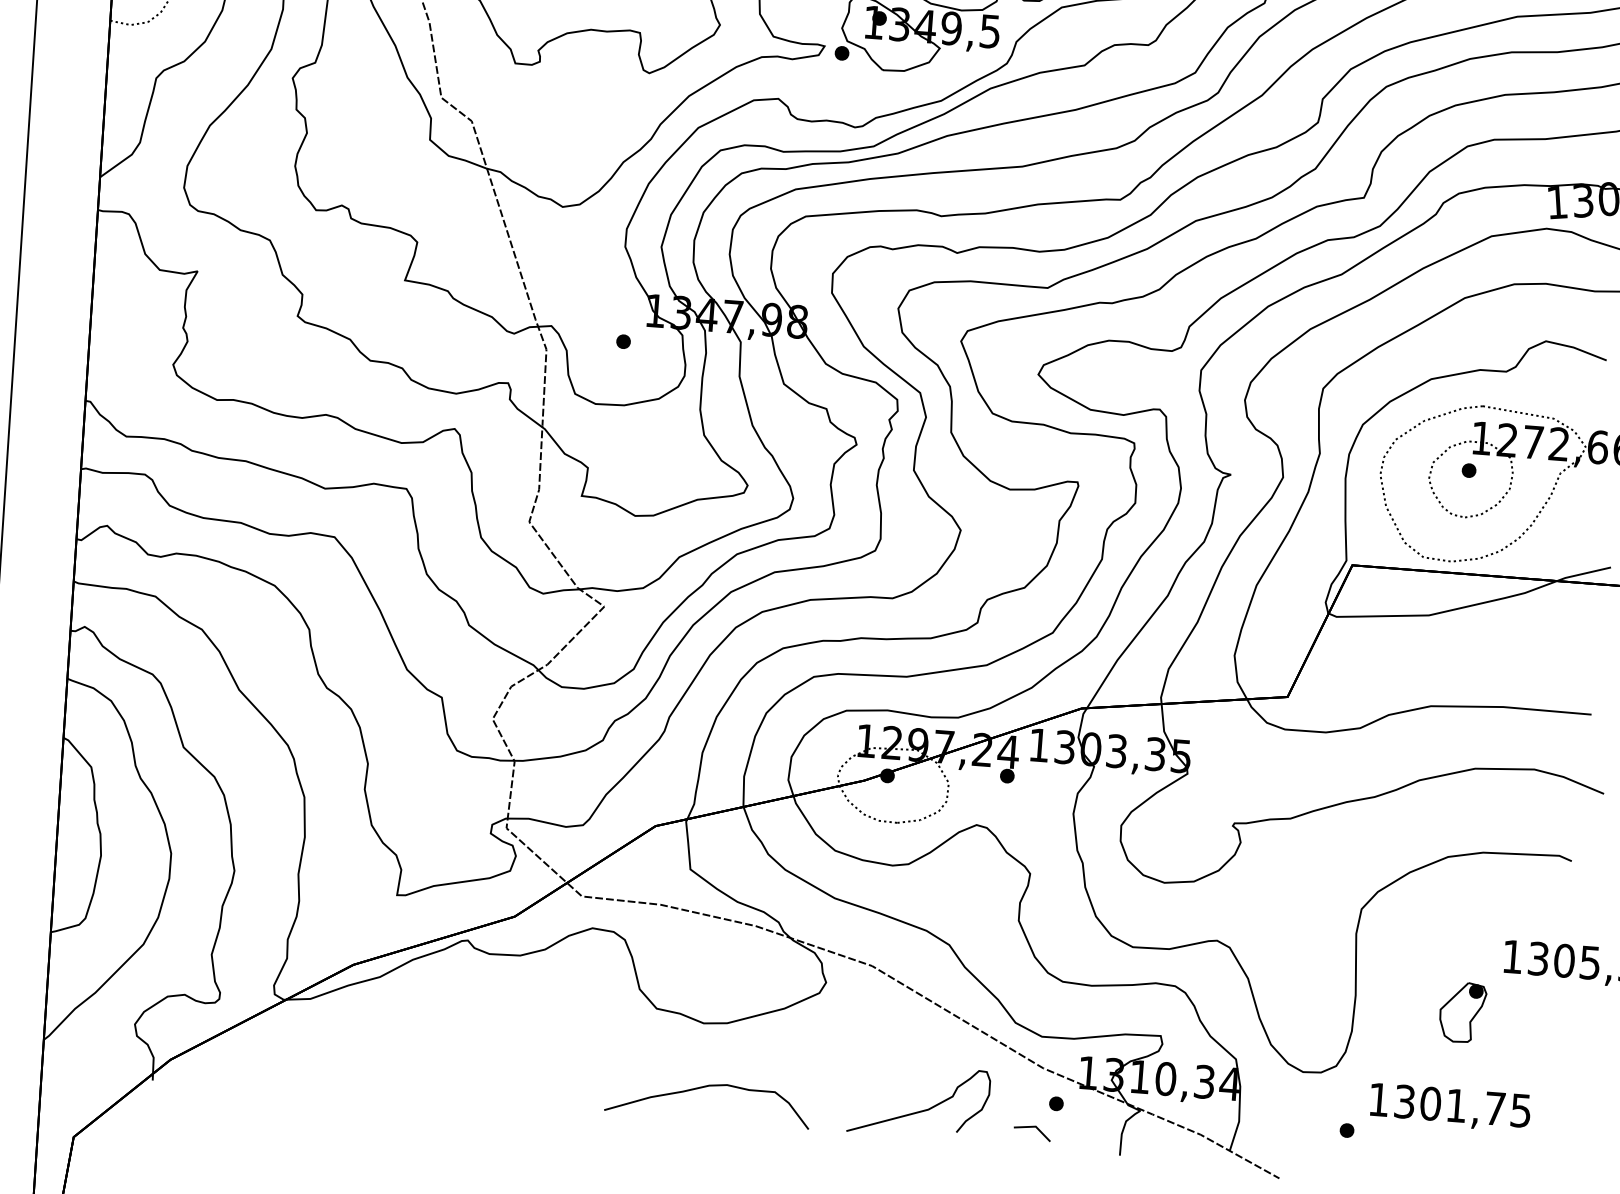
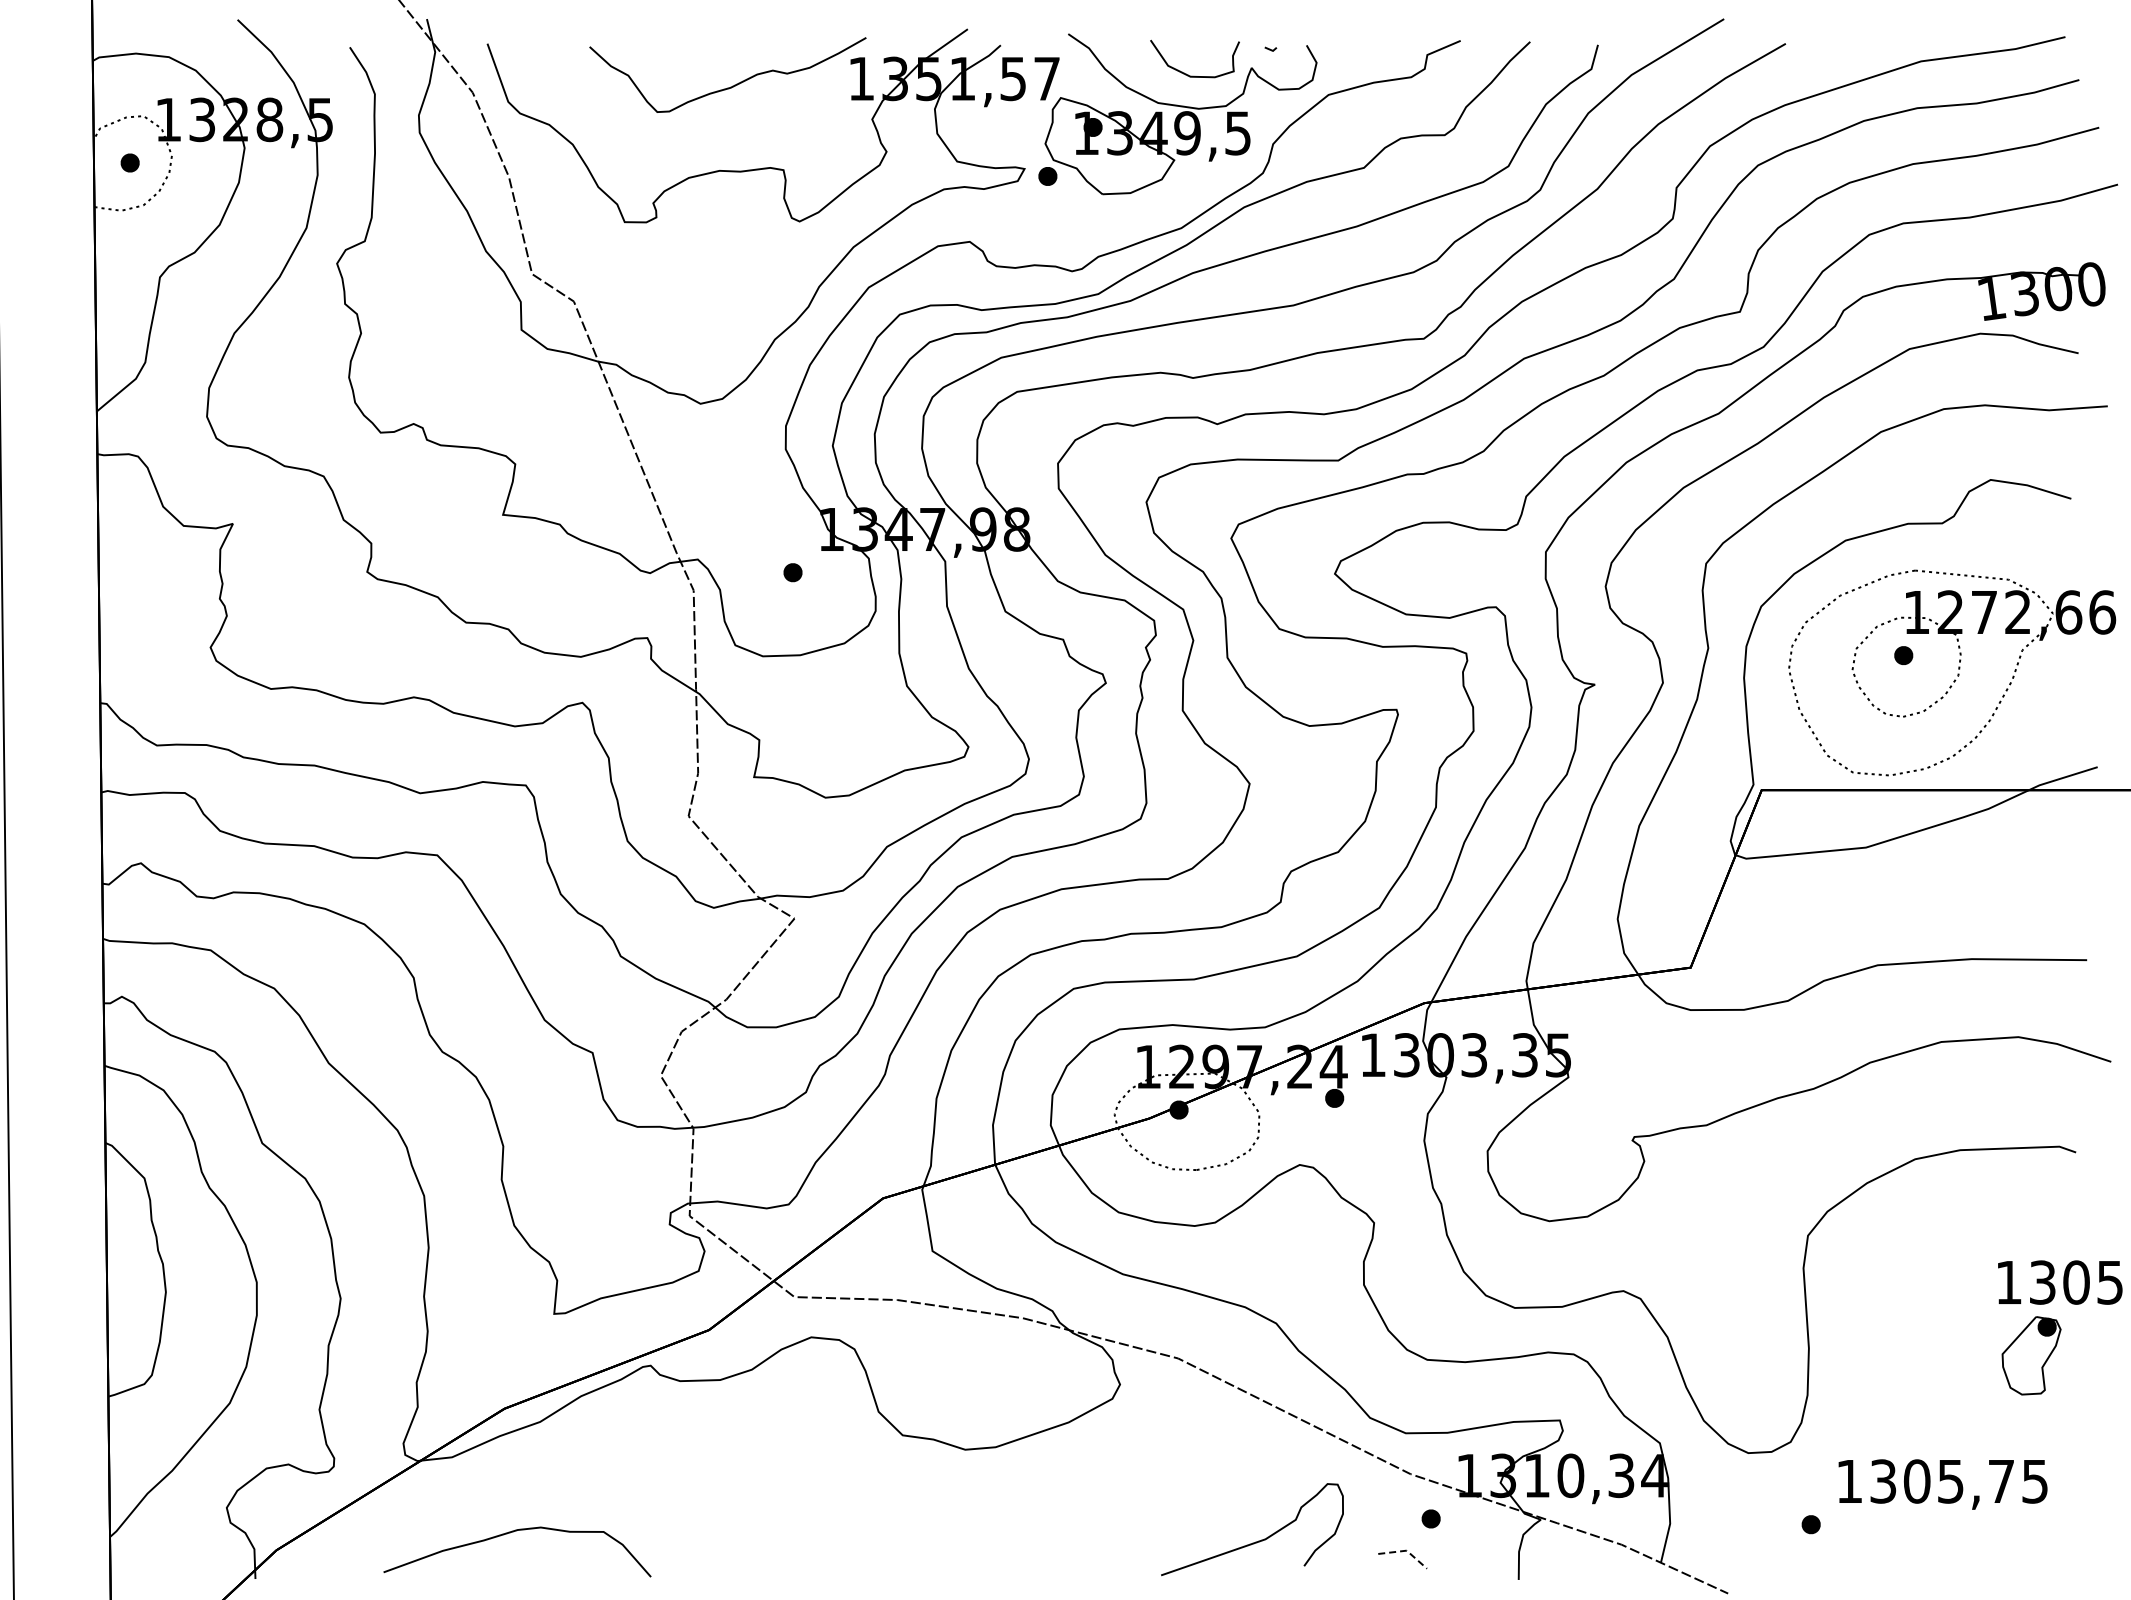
part: (1462, 1012) -> (2031, 1355), moved
curve: (703, 1087) -> (510, 1533), moved
text: (1456, 1105) -> (1950, 1481), 1301,75 -> 1305,75
line: (1035, 1126) -> (1406, 1550), solid -> dashed

